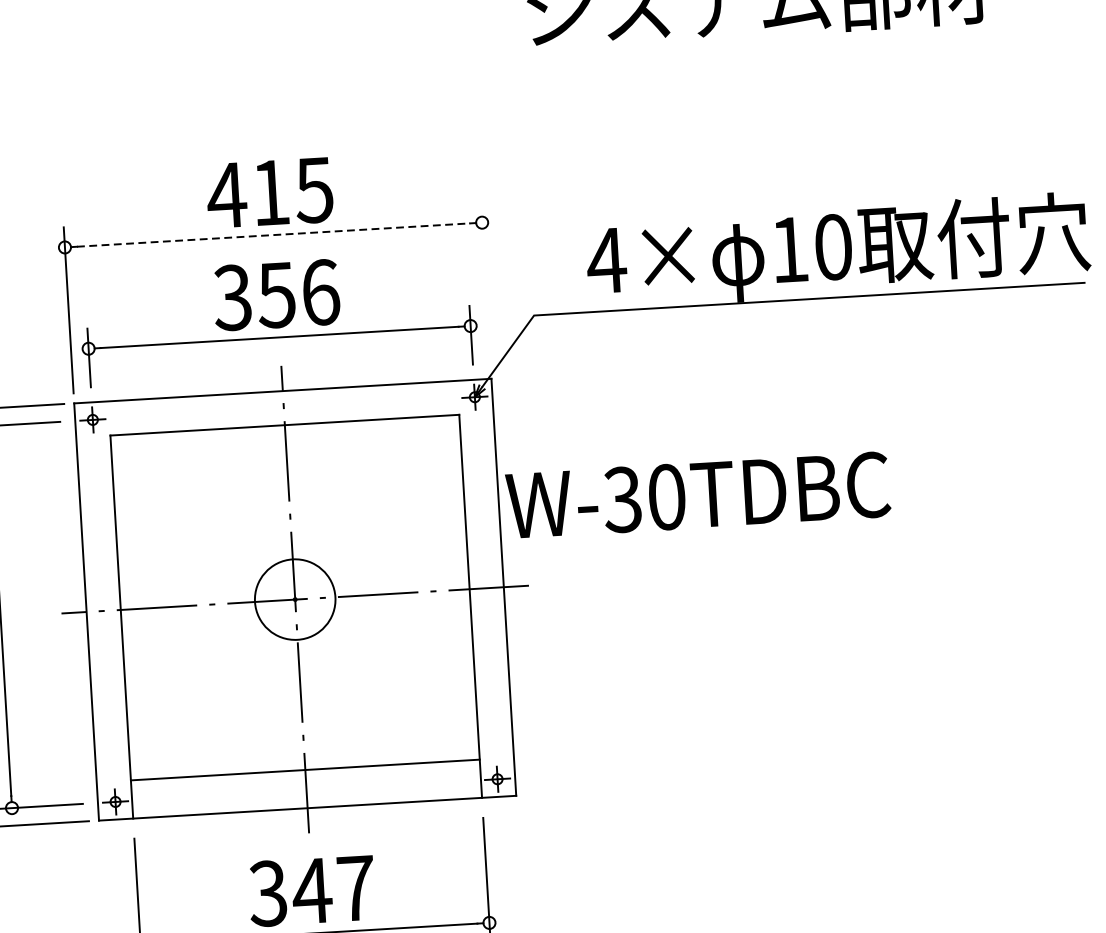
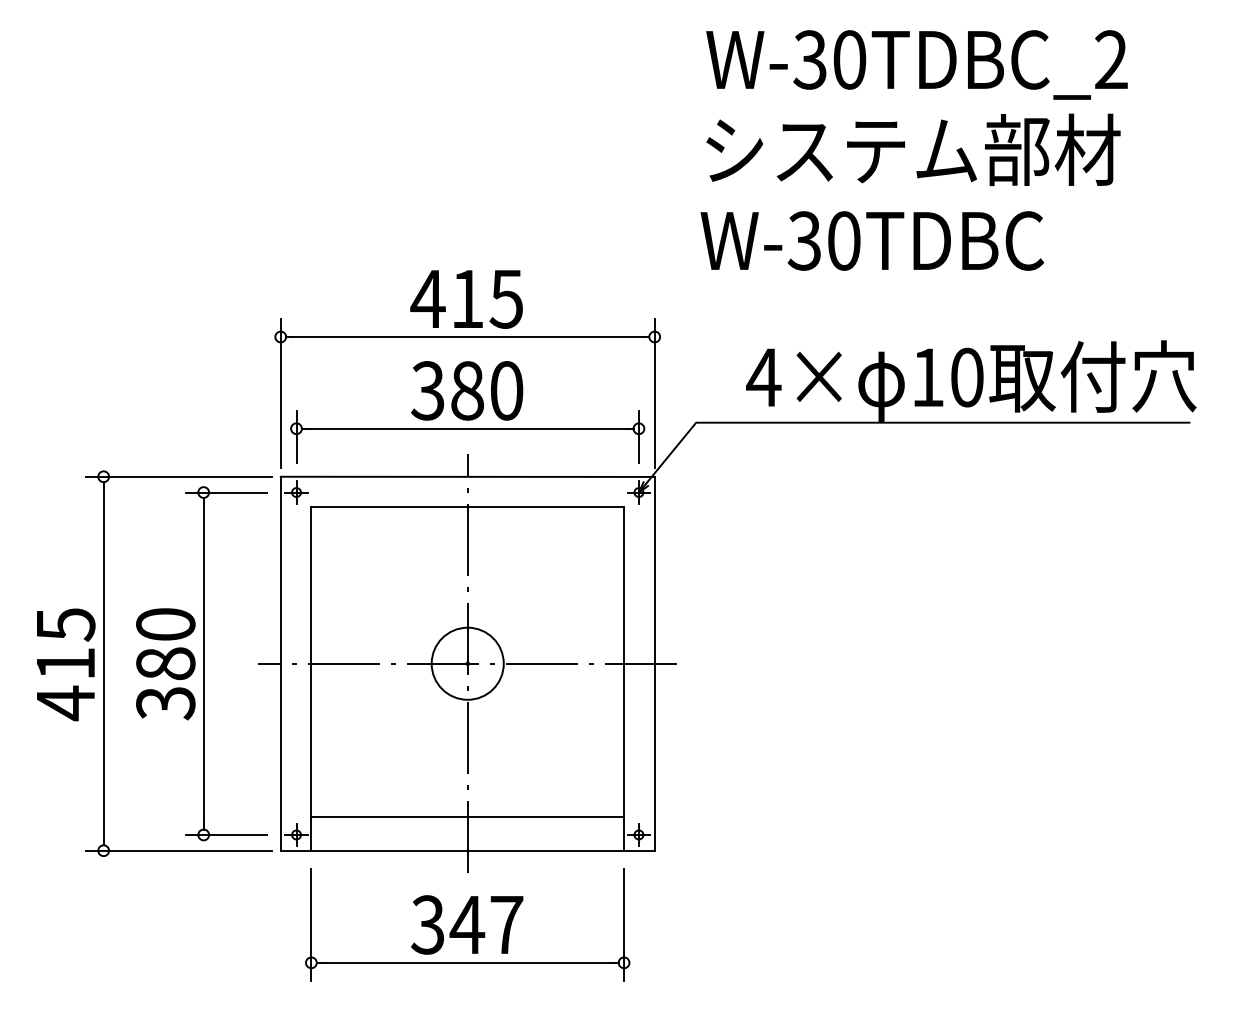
line: (274, 235) -> (468, 337), dashed -> solid
line: (485, 284) -> (654, 392), added
text: (298, 293) -> (486, 390), 356 -> 380
text: (698, 494) -> (872, 240), moved

